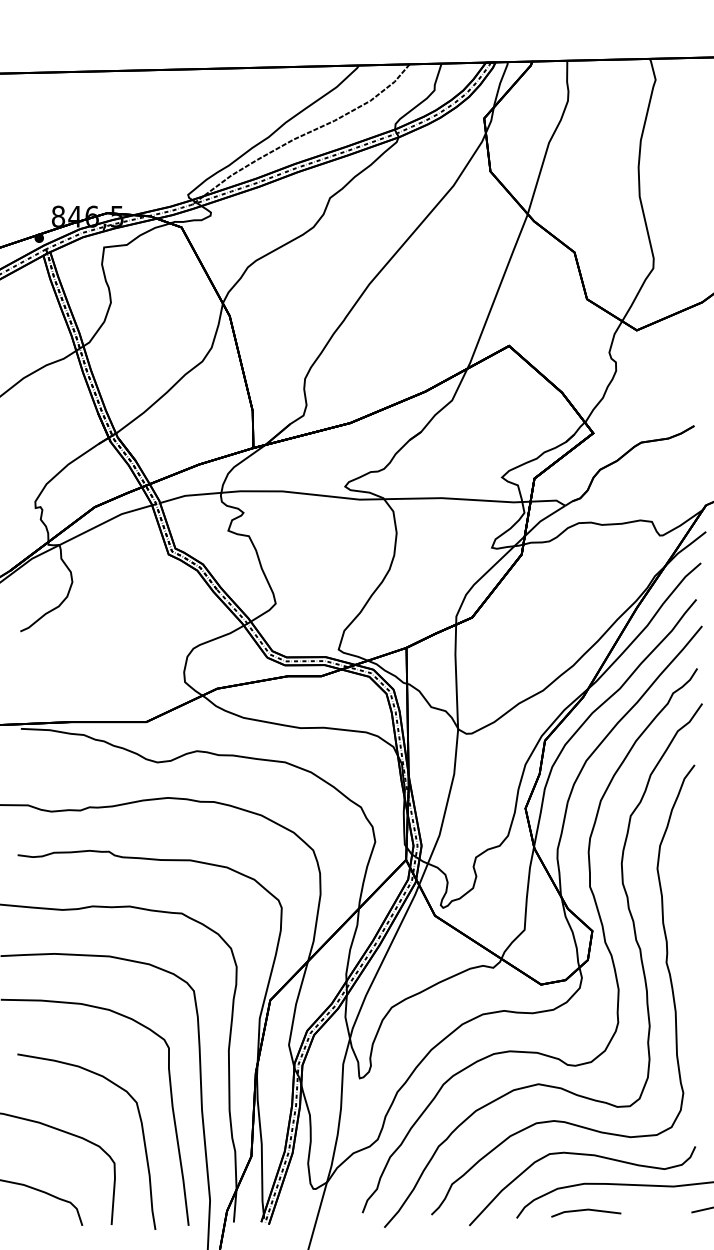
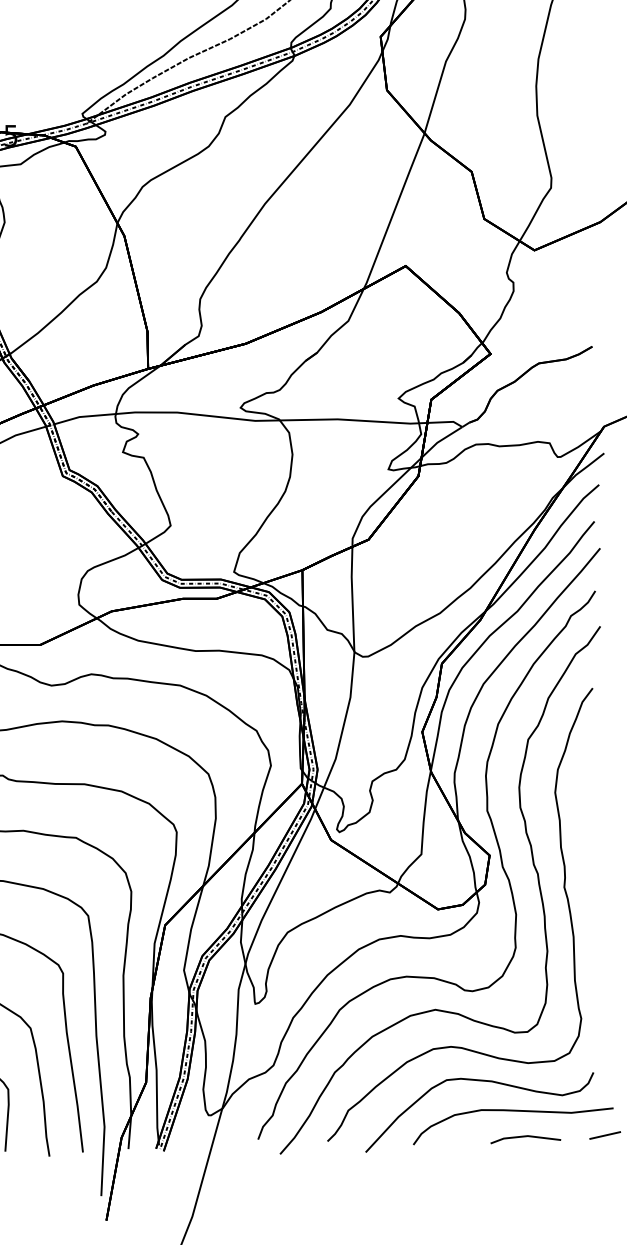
line: (586, 1210) -> (526, 1136), moved

